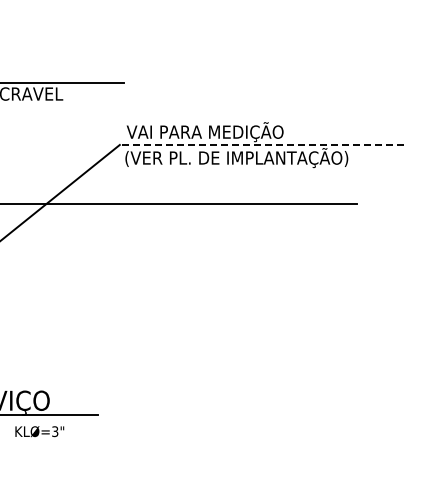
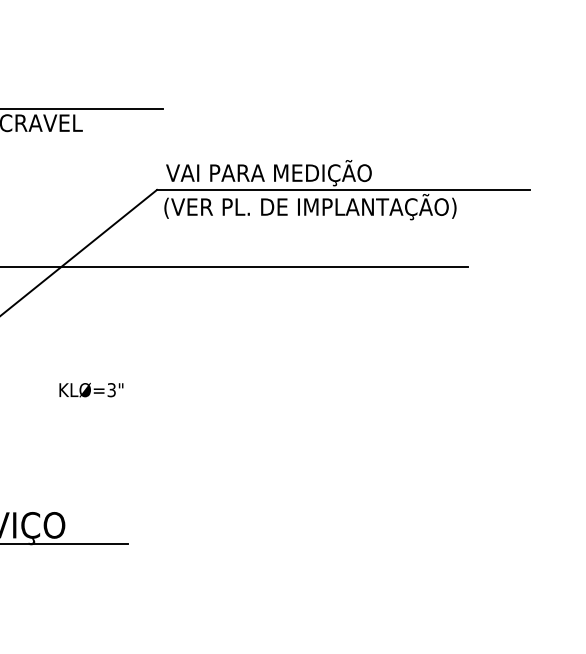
line: (261, 144) -> (342, 189), dashed -> solid
text: (39, 431) -> (91, 389), moved

